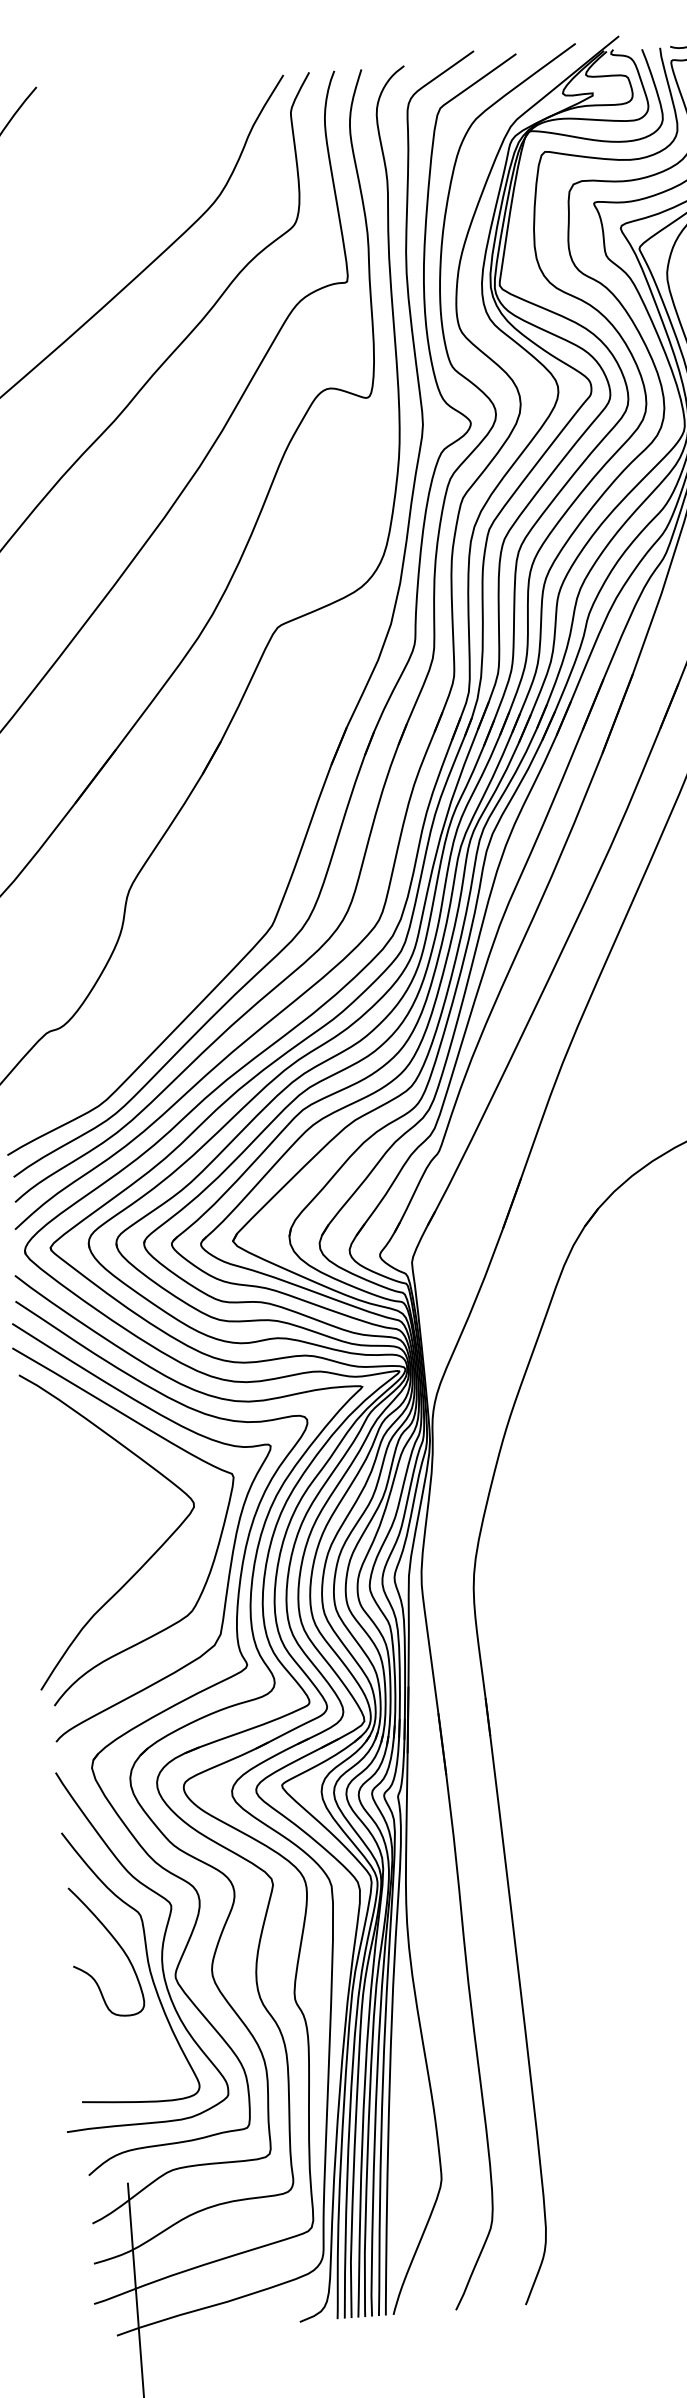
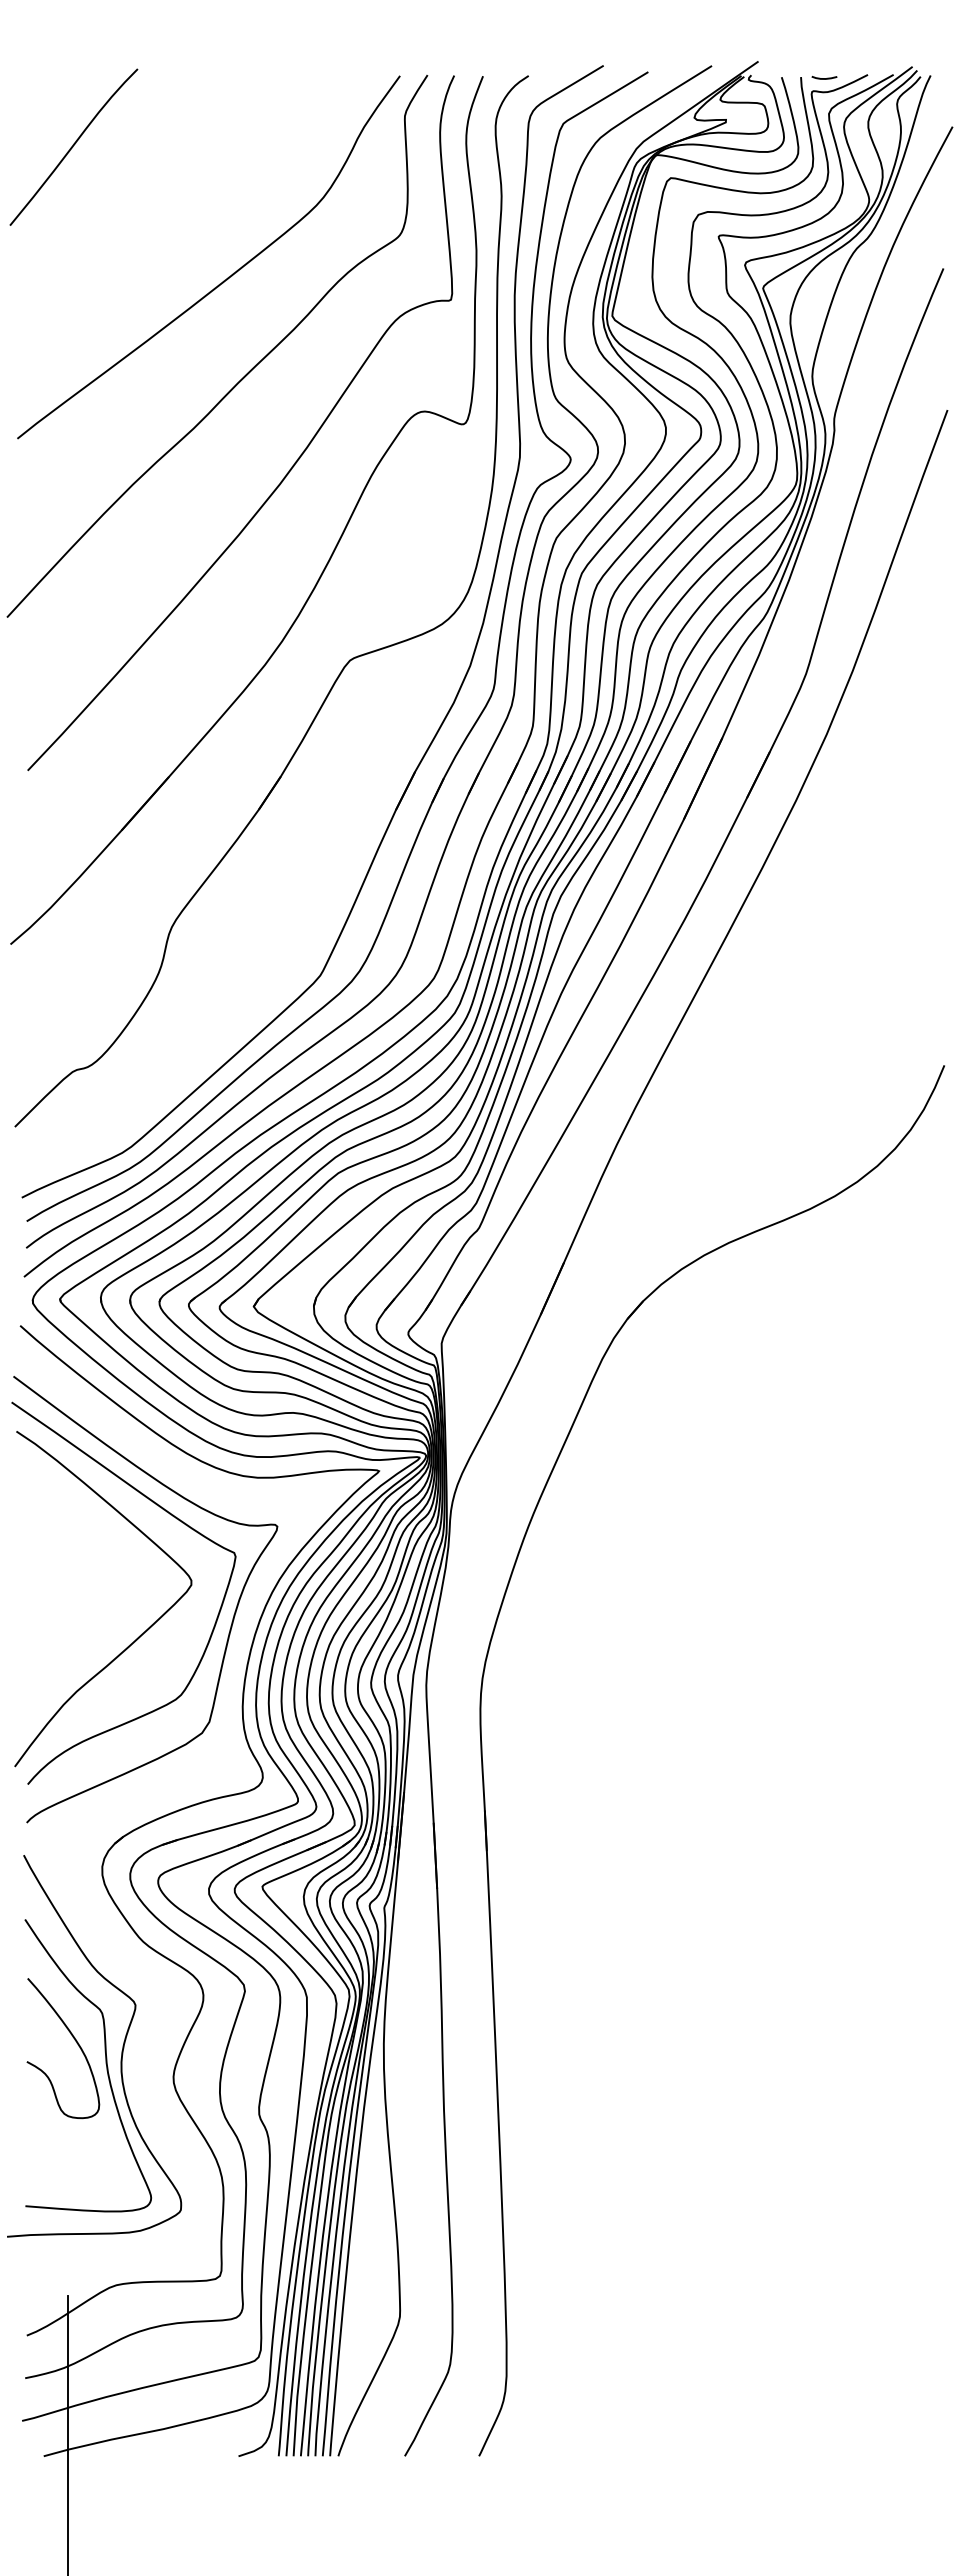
part: (179, 1704) -> (160, 1792), removed

